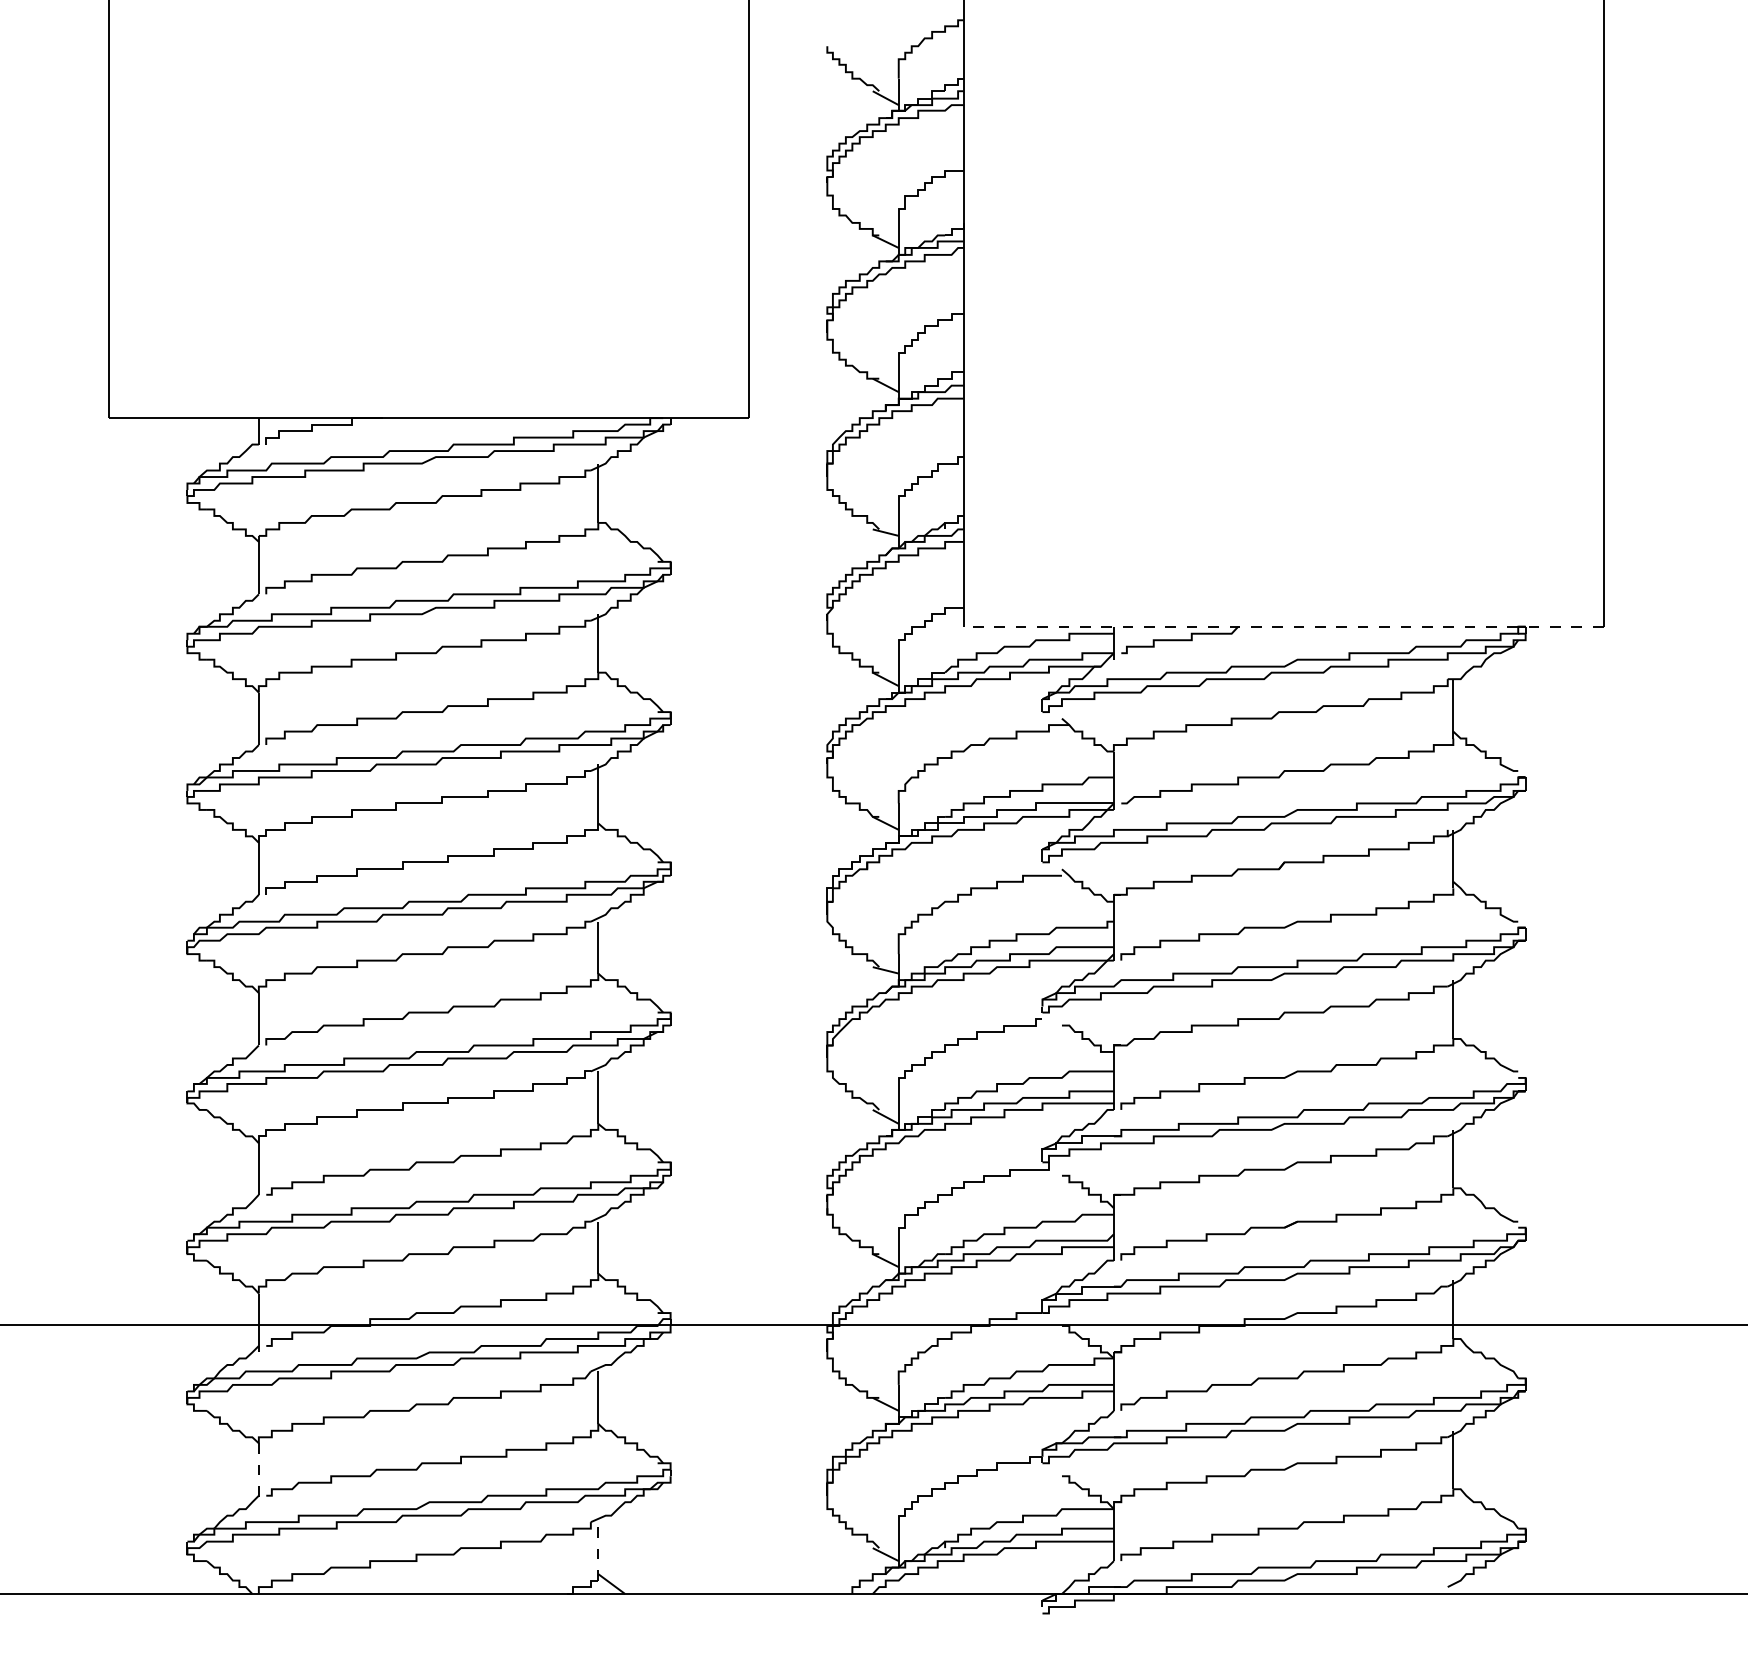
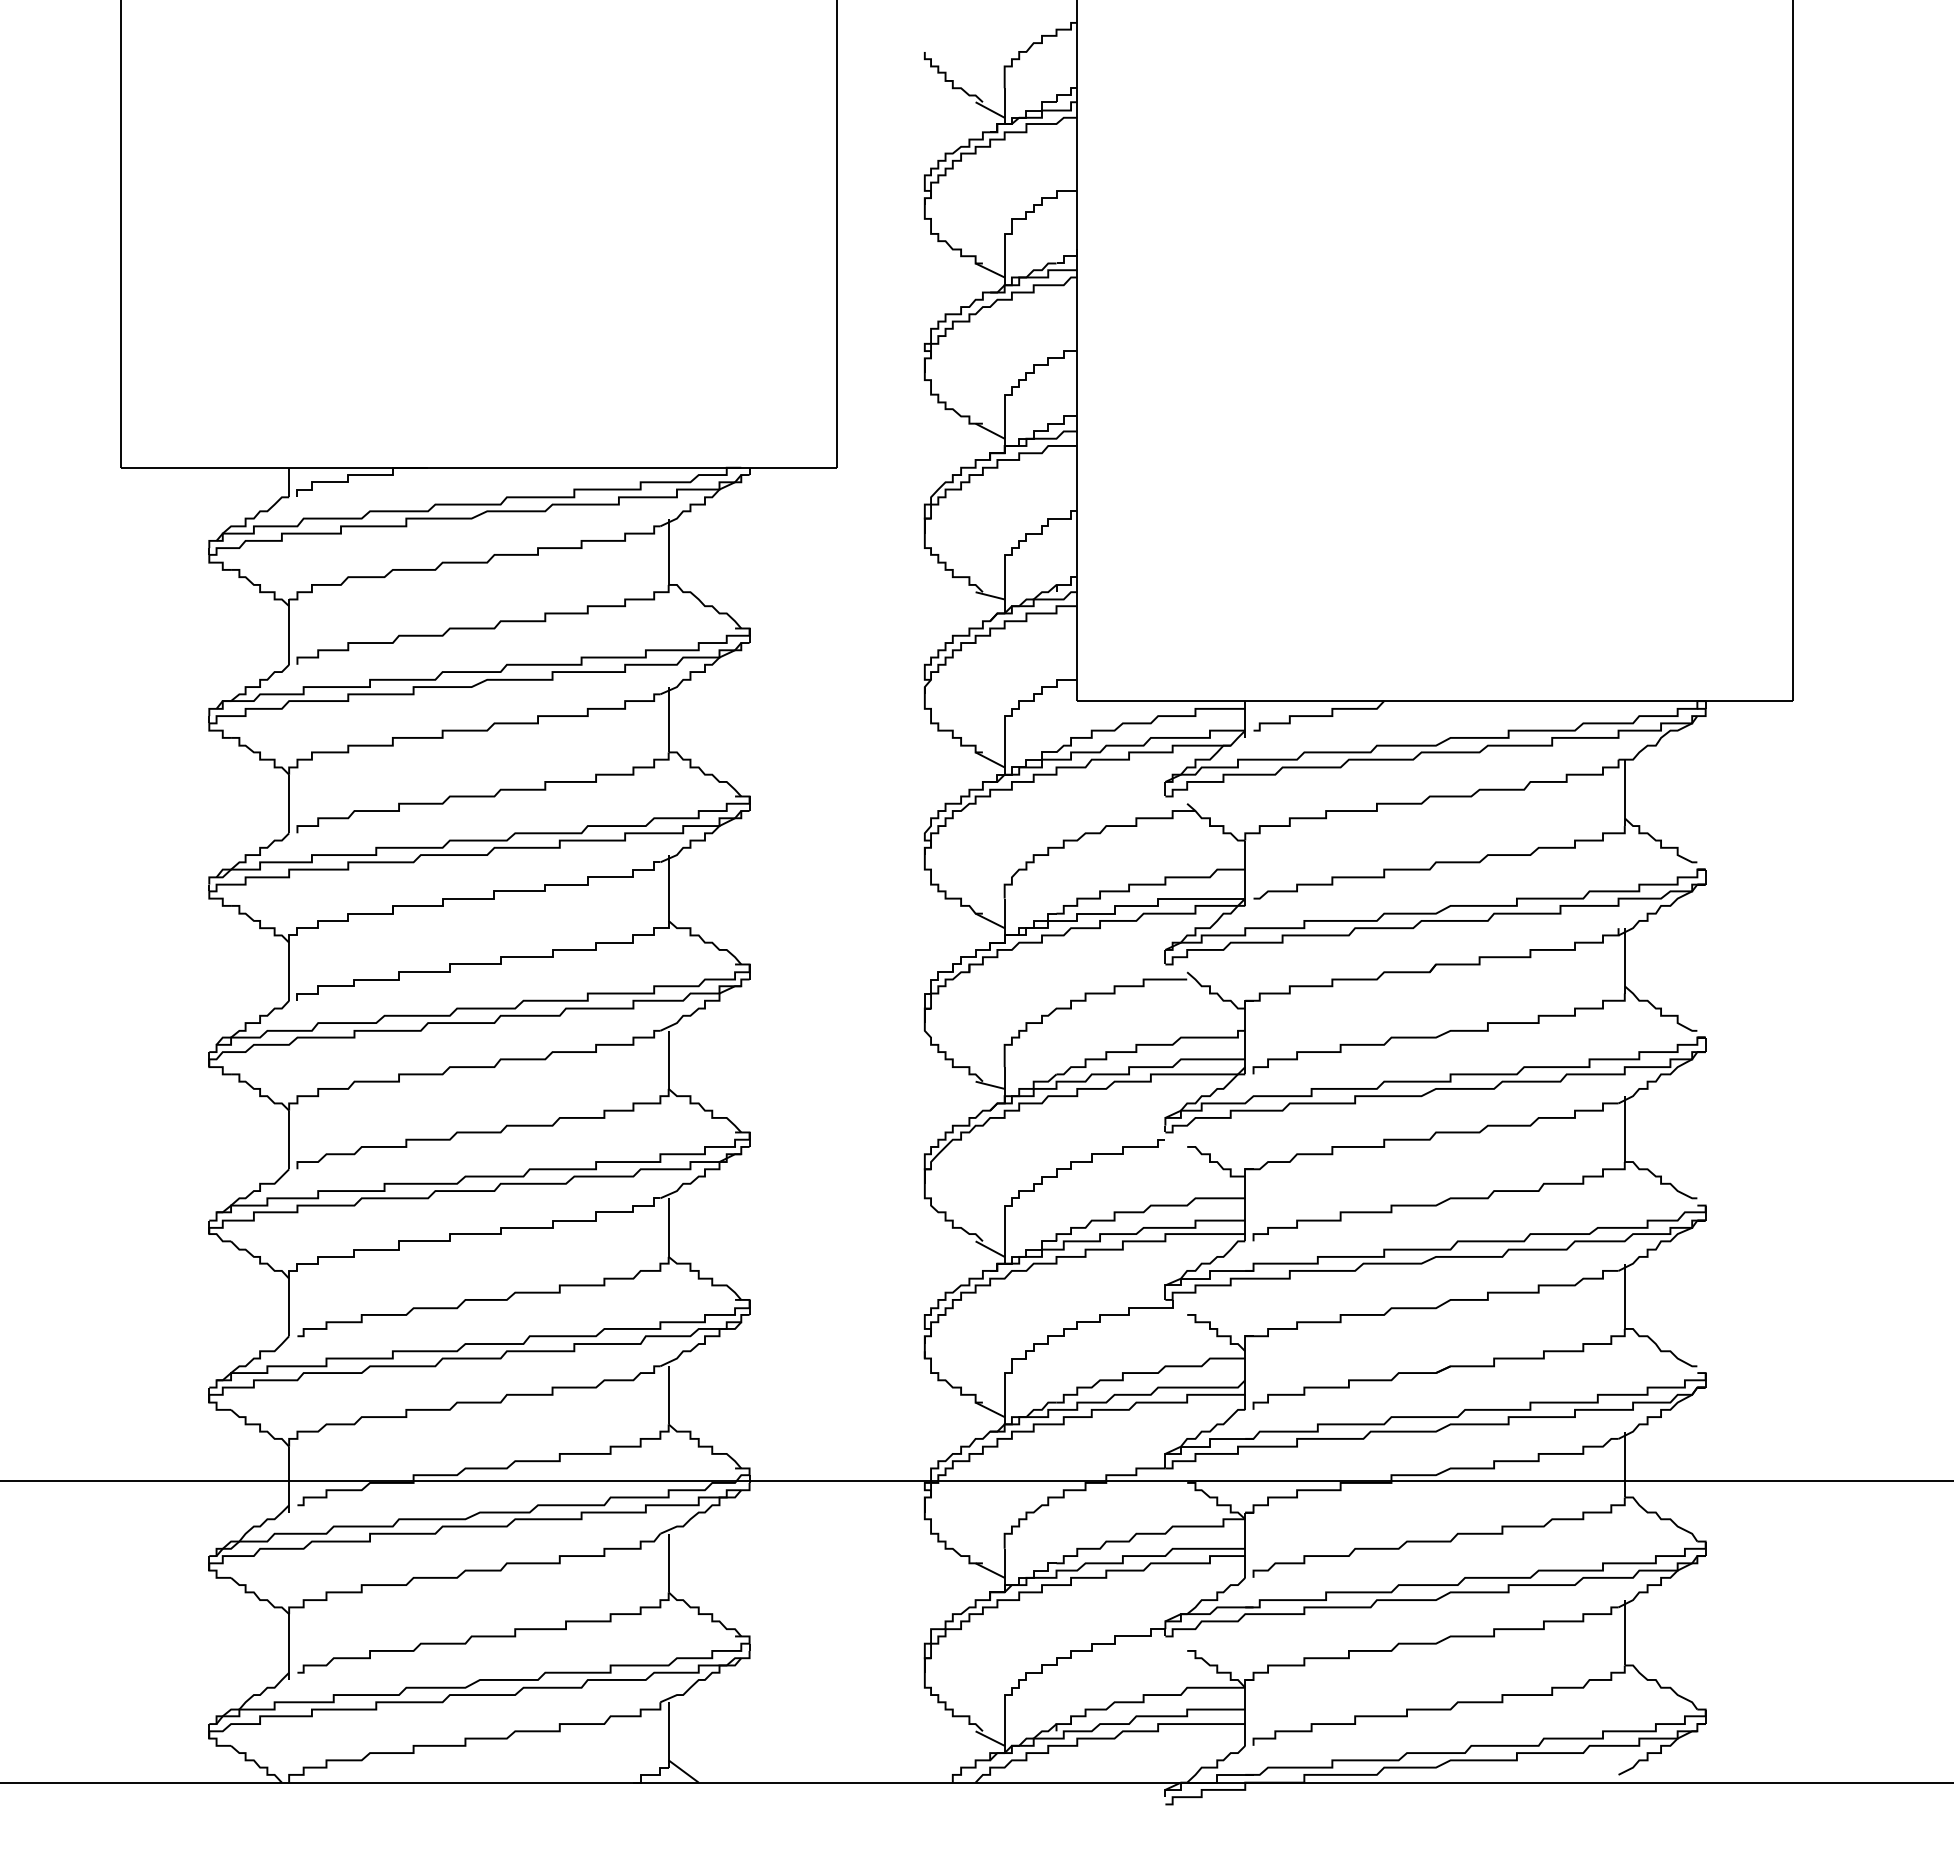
line: (1284, 627) -> (1435, 701), dashed -> solid
line: (259, 1473) -> (289, 1647), dashed -> solid
line: (598, 1550) -> (668, 1734), dashed -> solid

